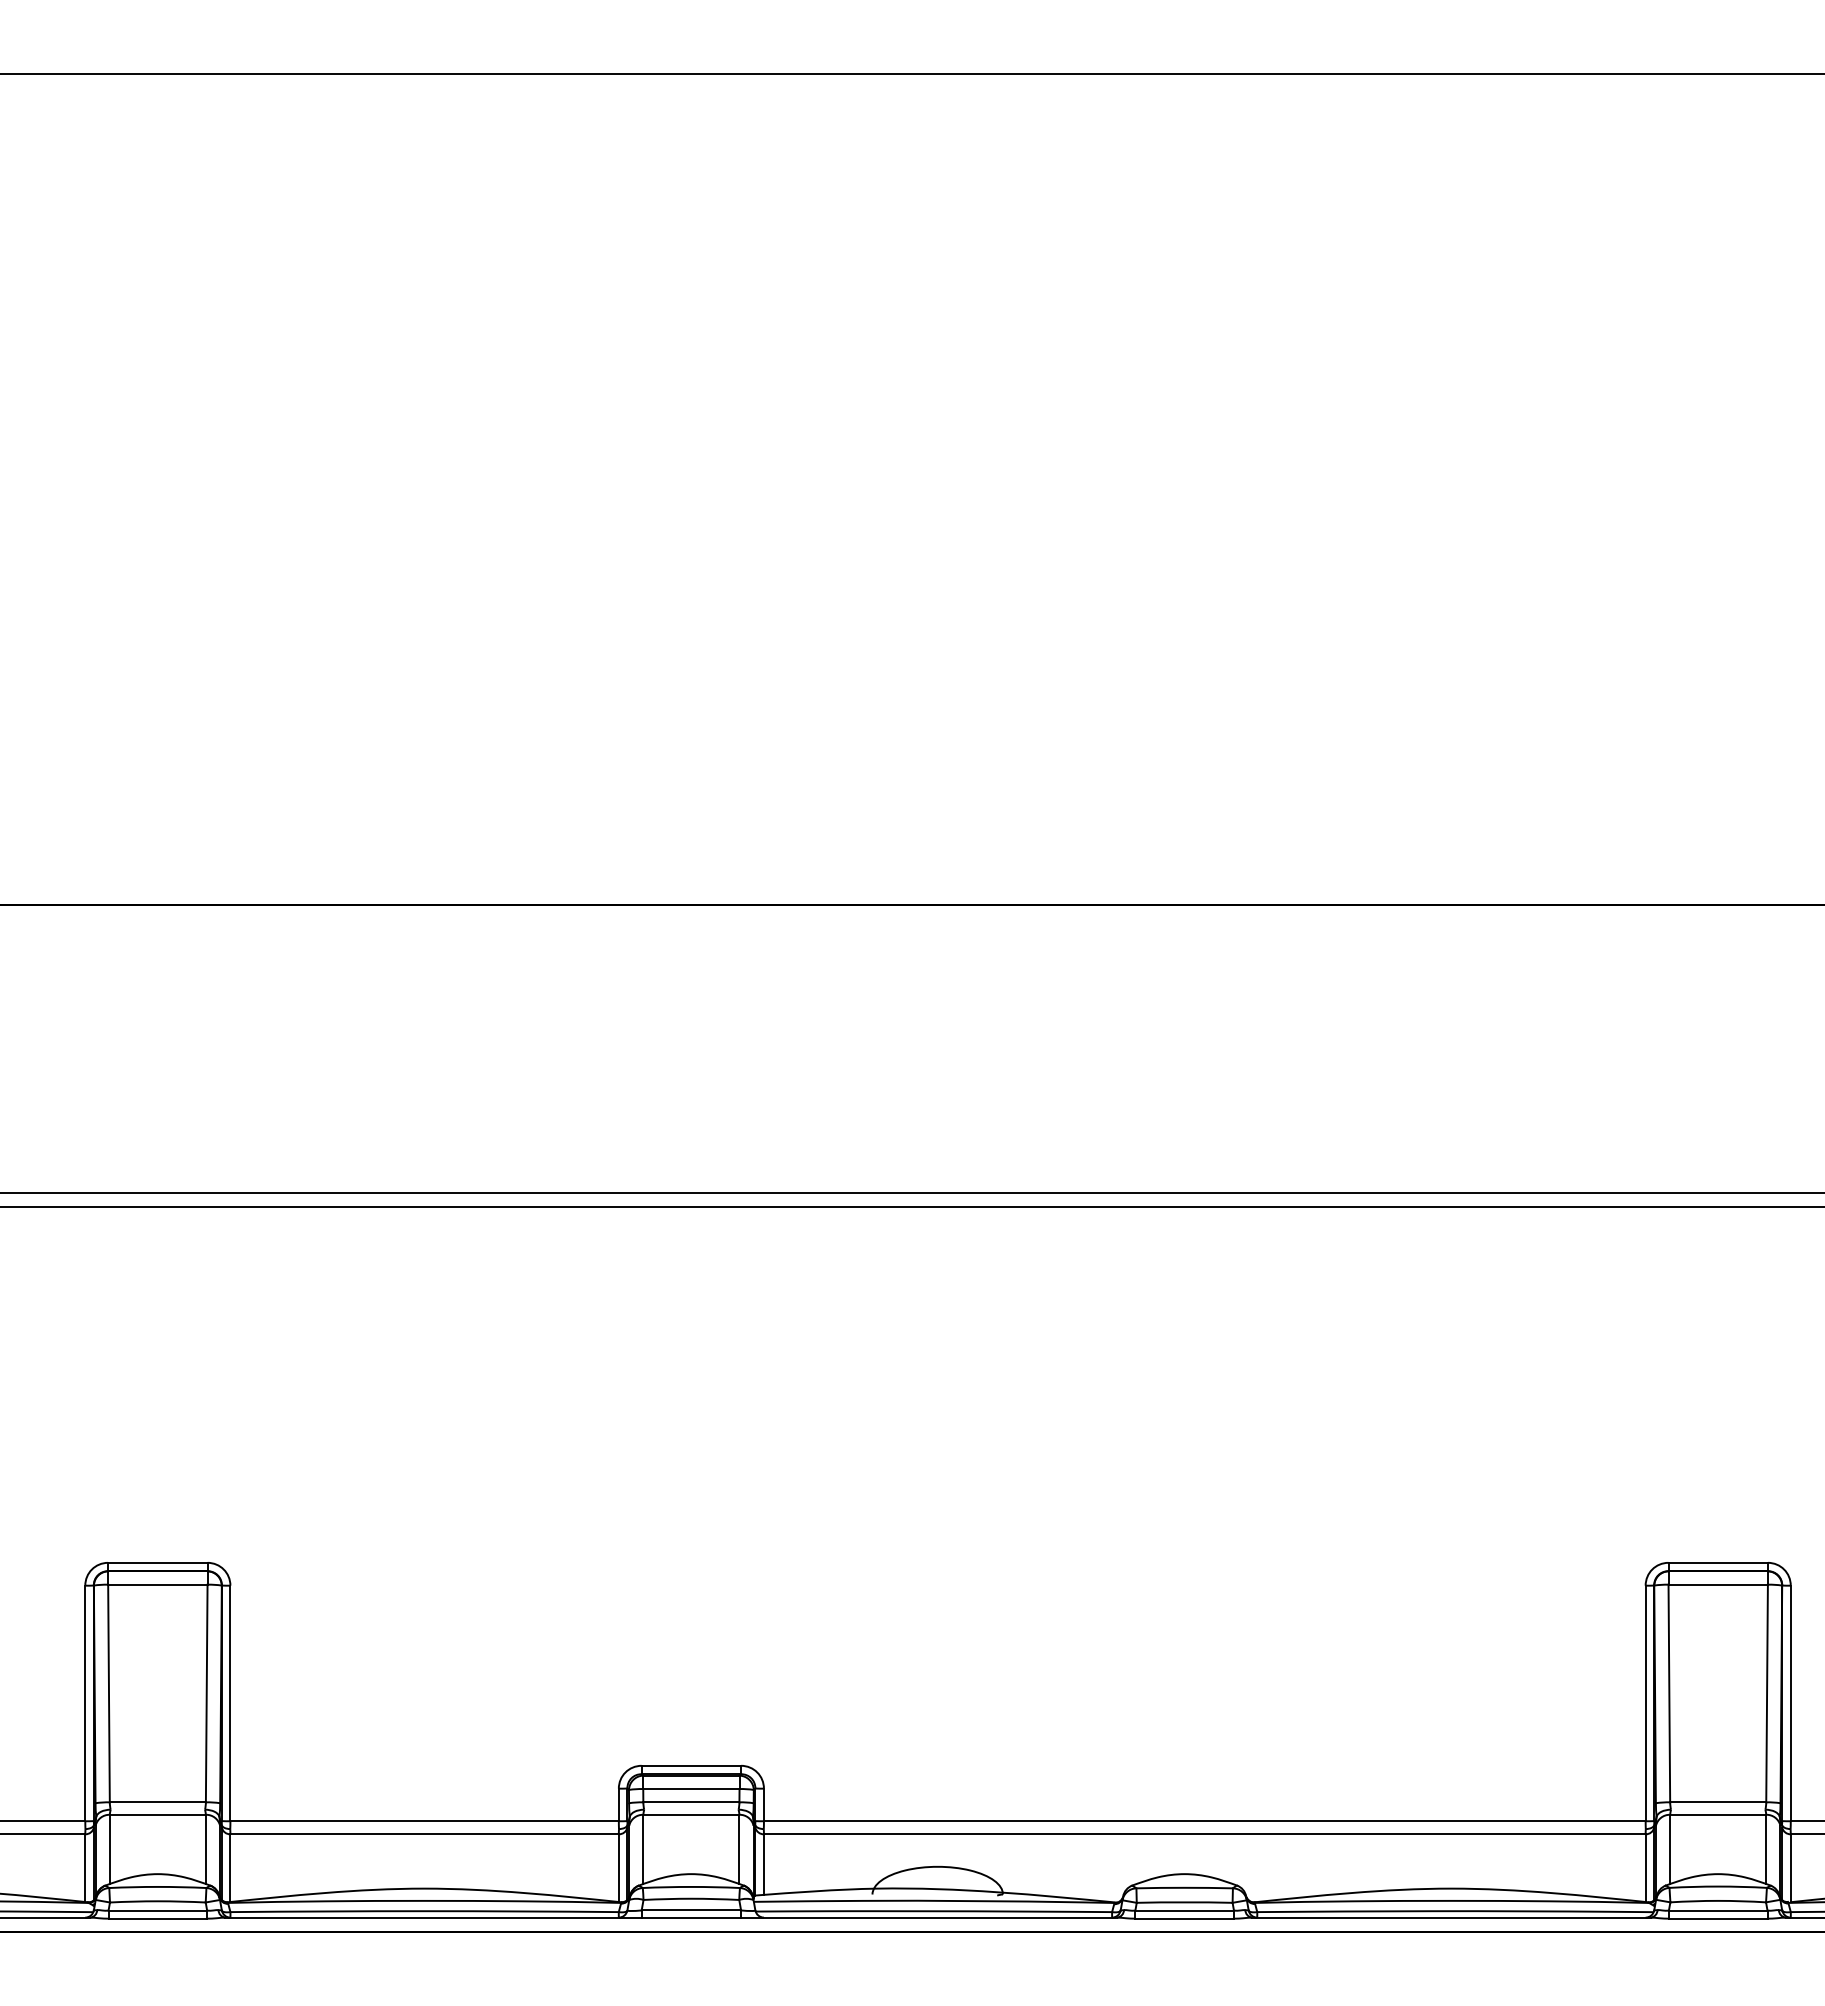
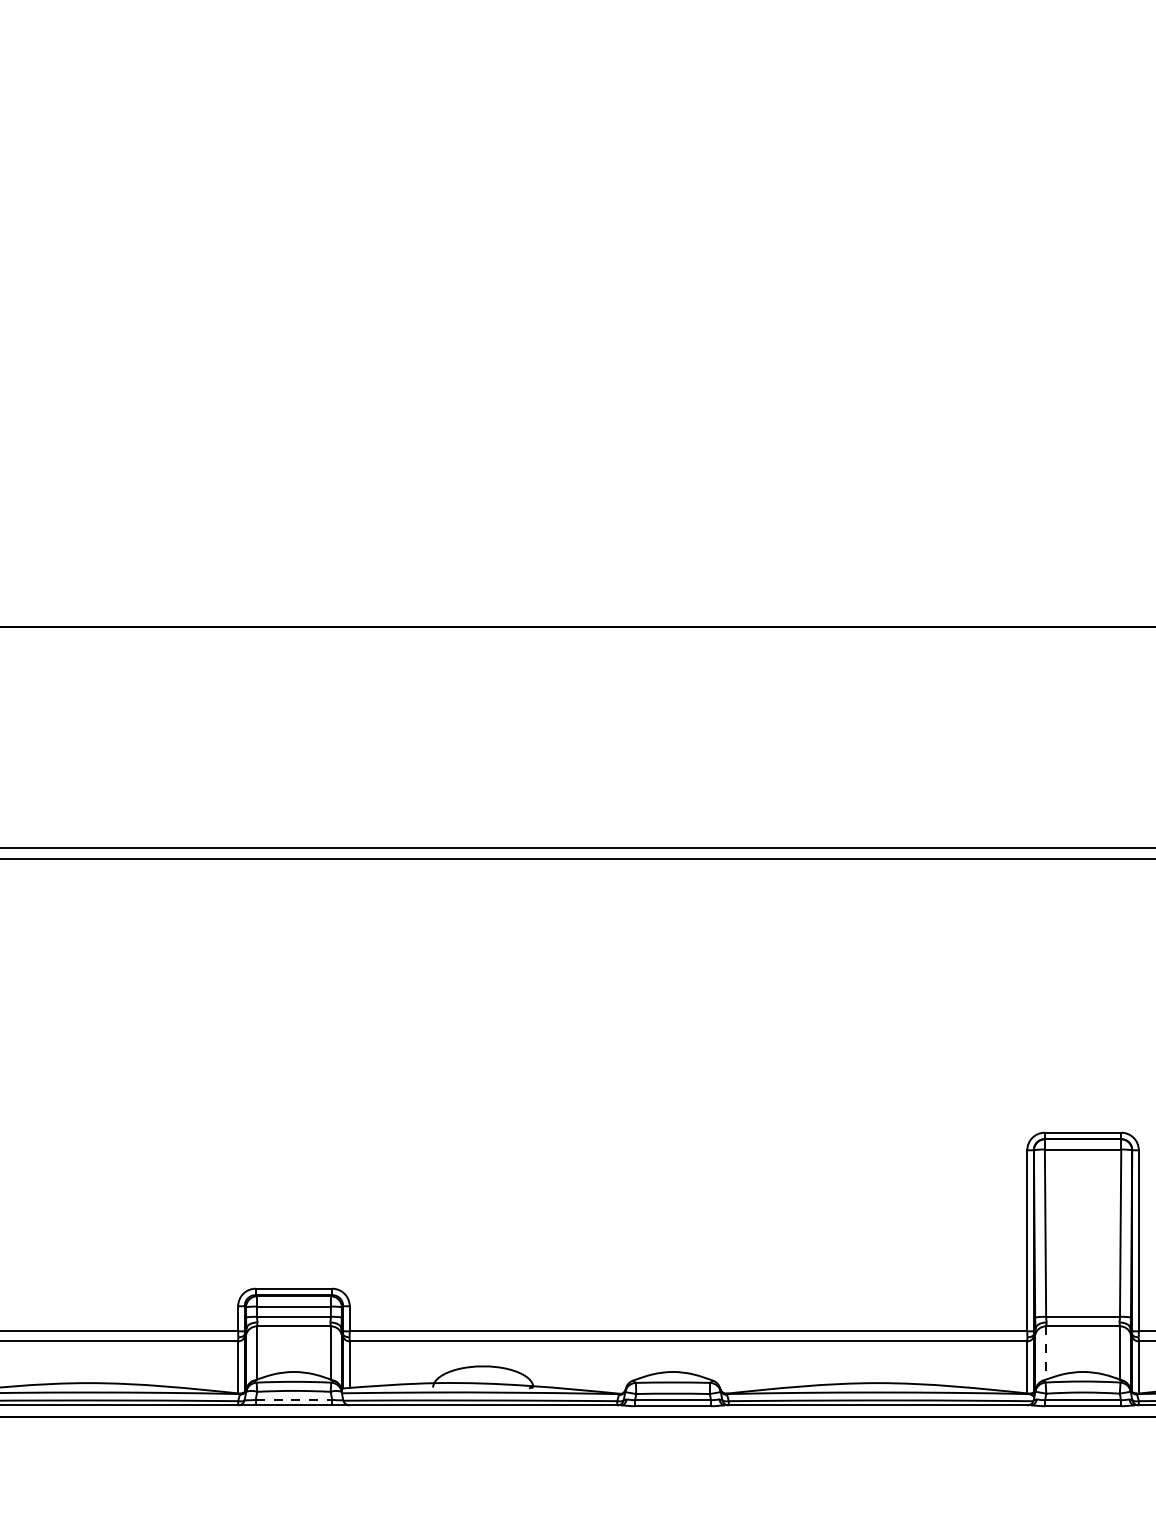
line: (1670, 1849) -> (1046, 1353), solid -> dashed
line: (691, 1910) -> (294, 1399), solid -> dashed

